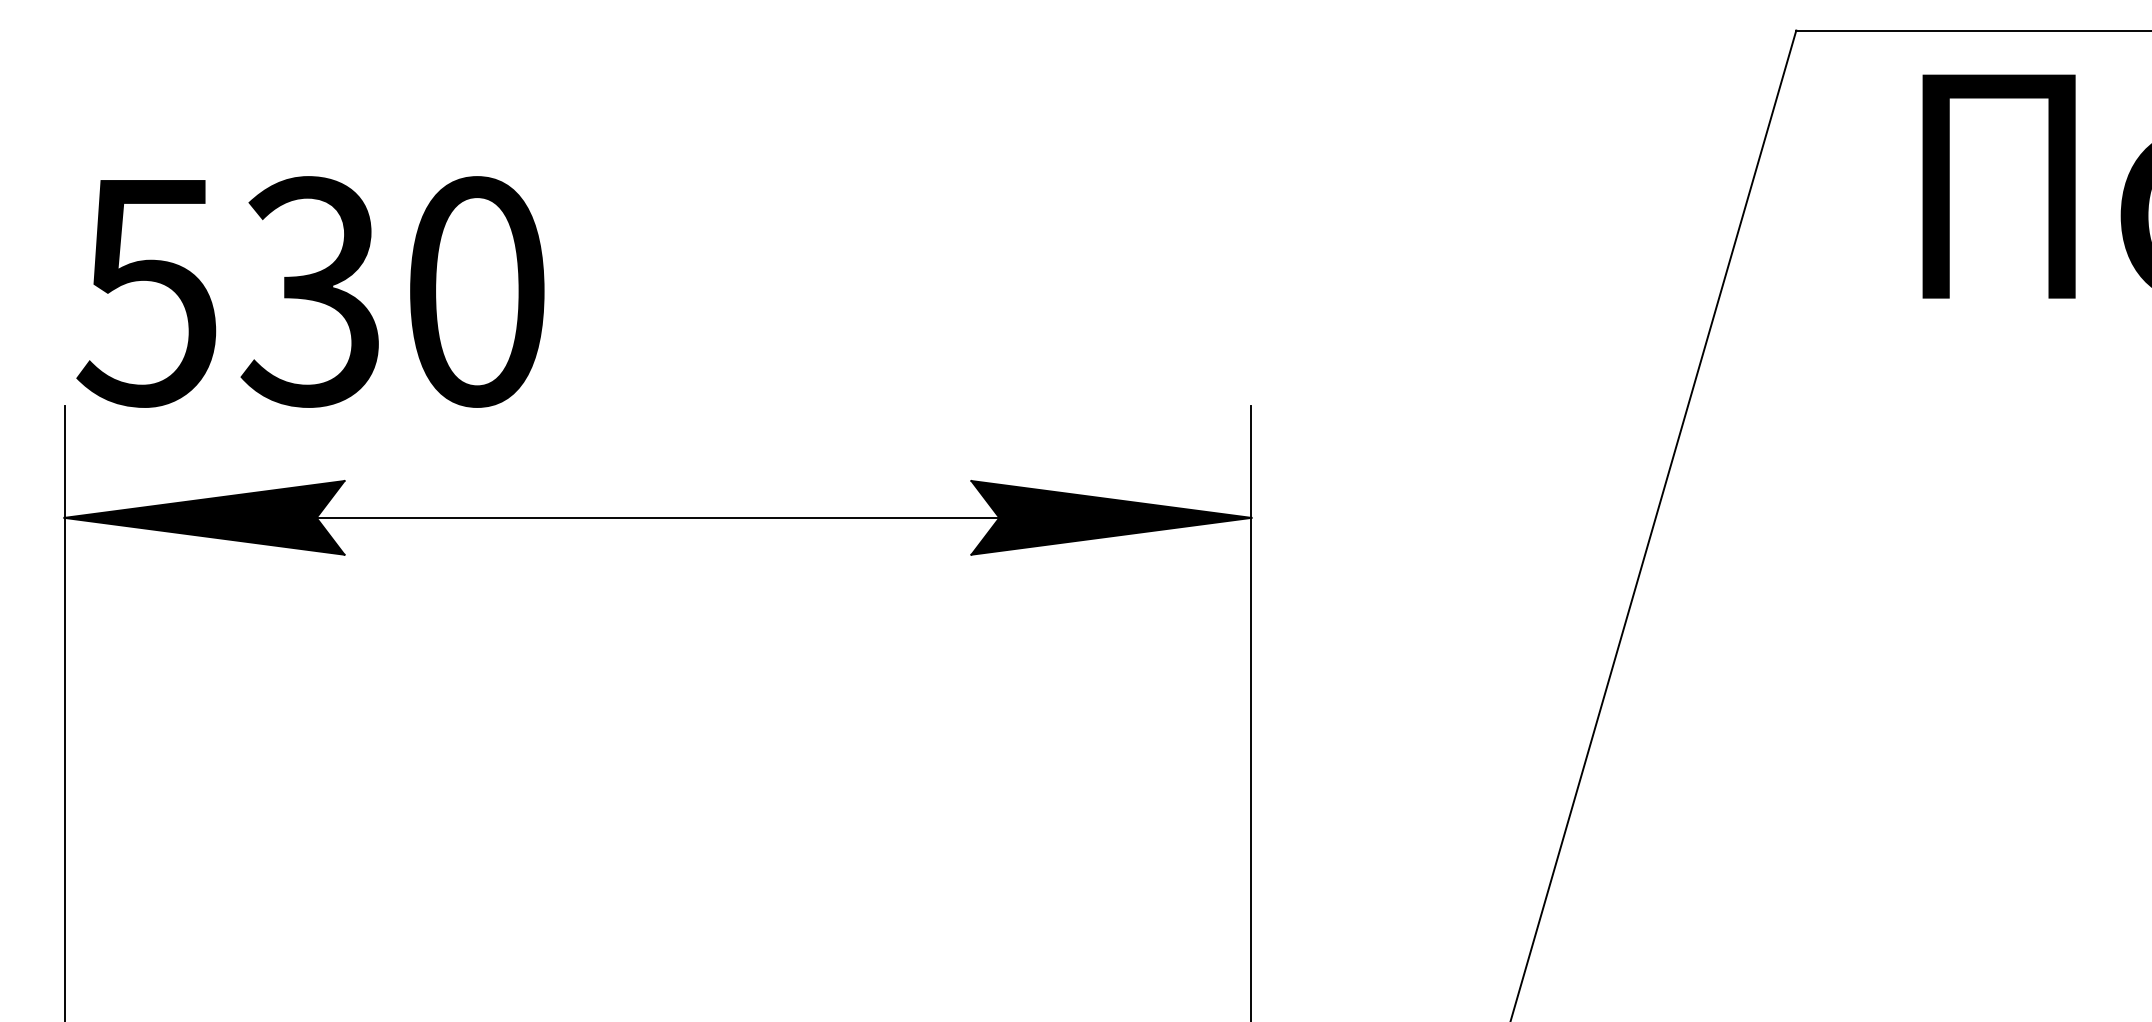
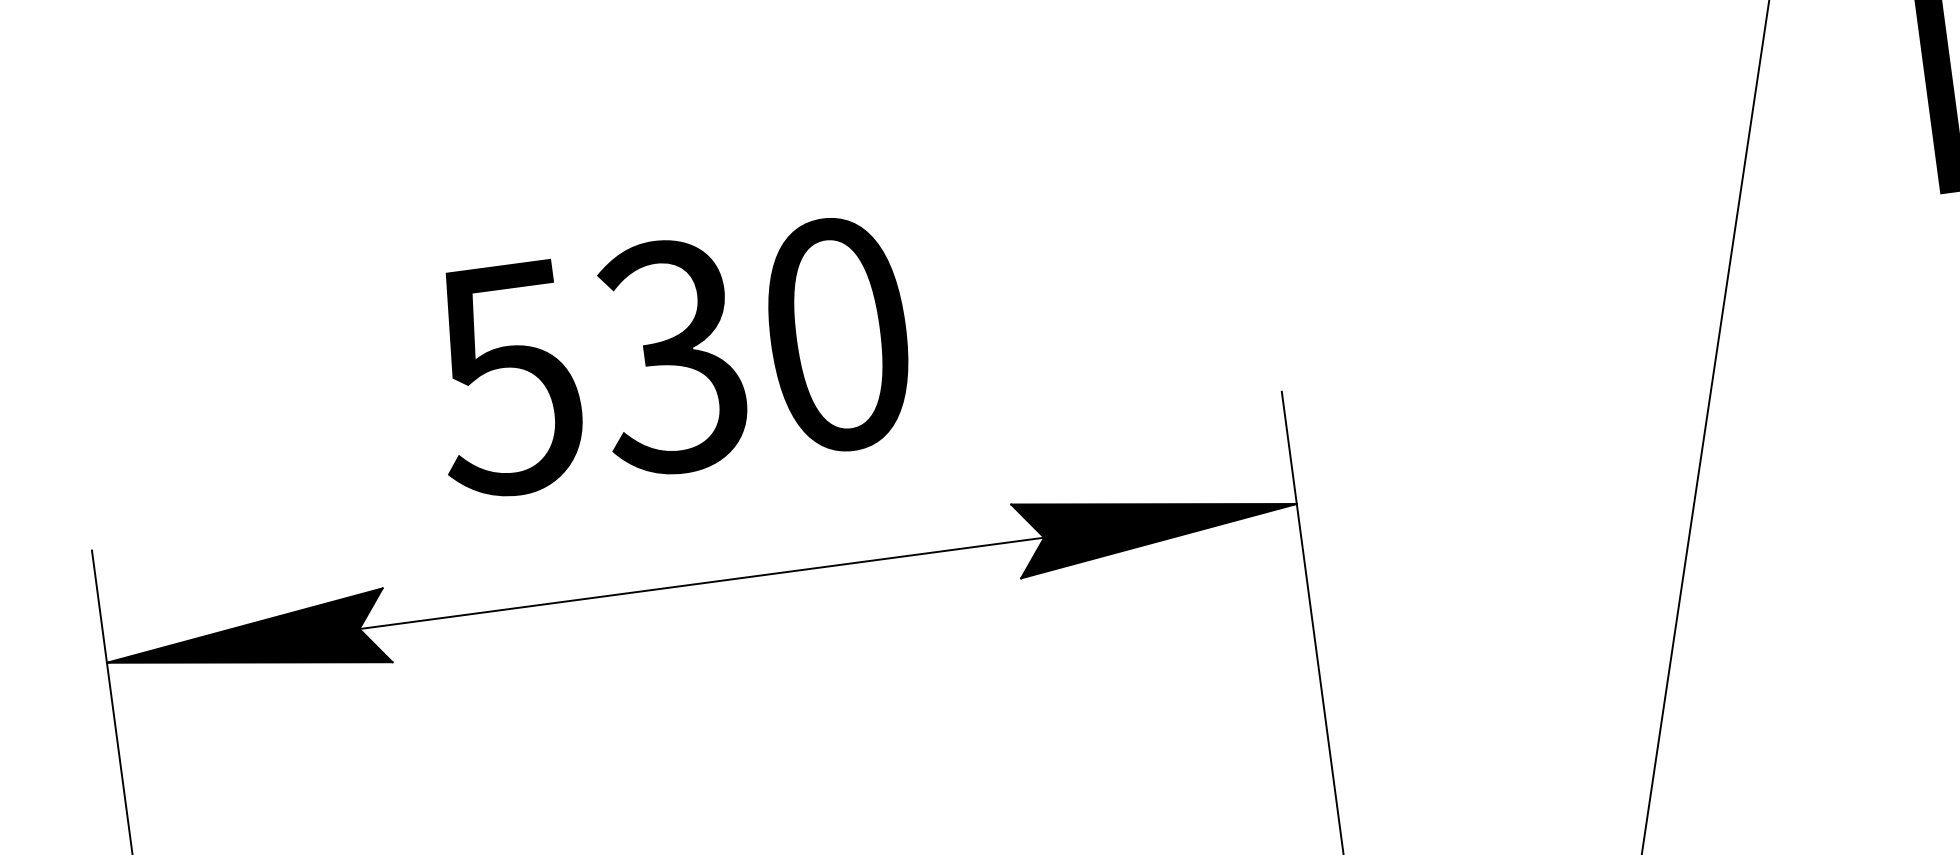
text: (310, 291) -> (671, 356), moved

